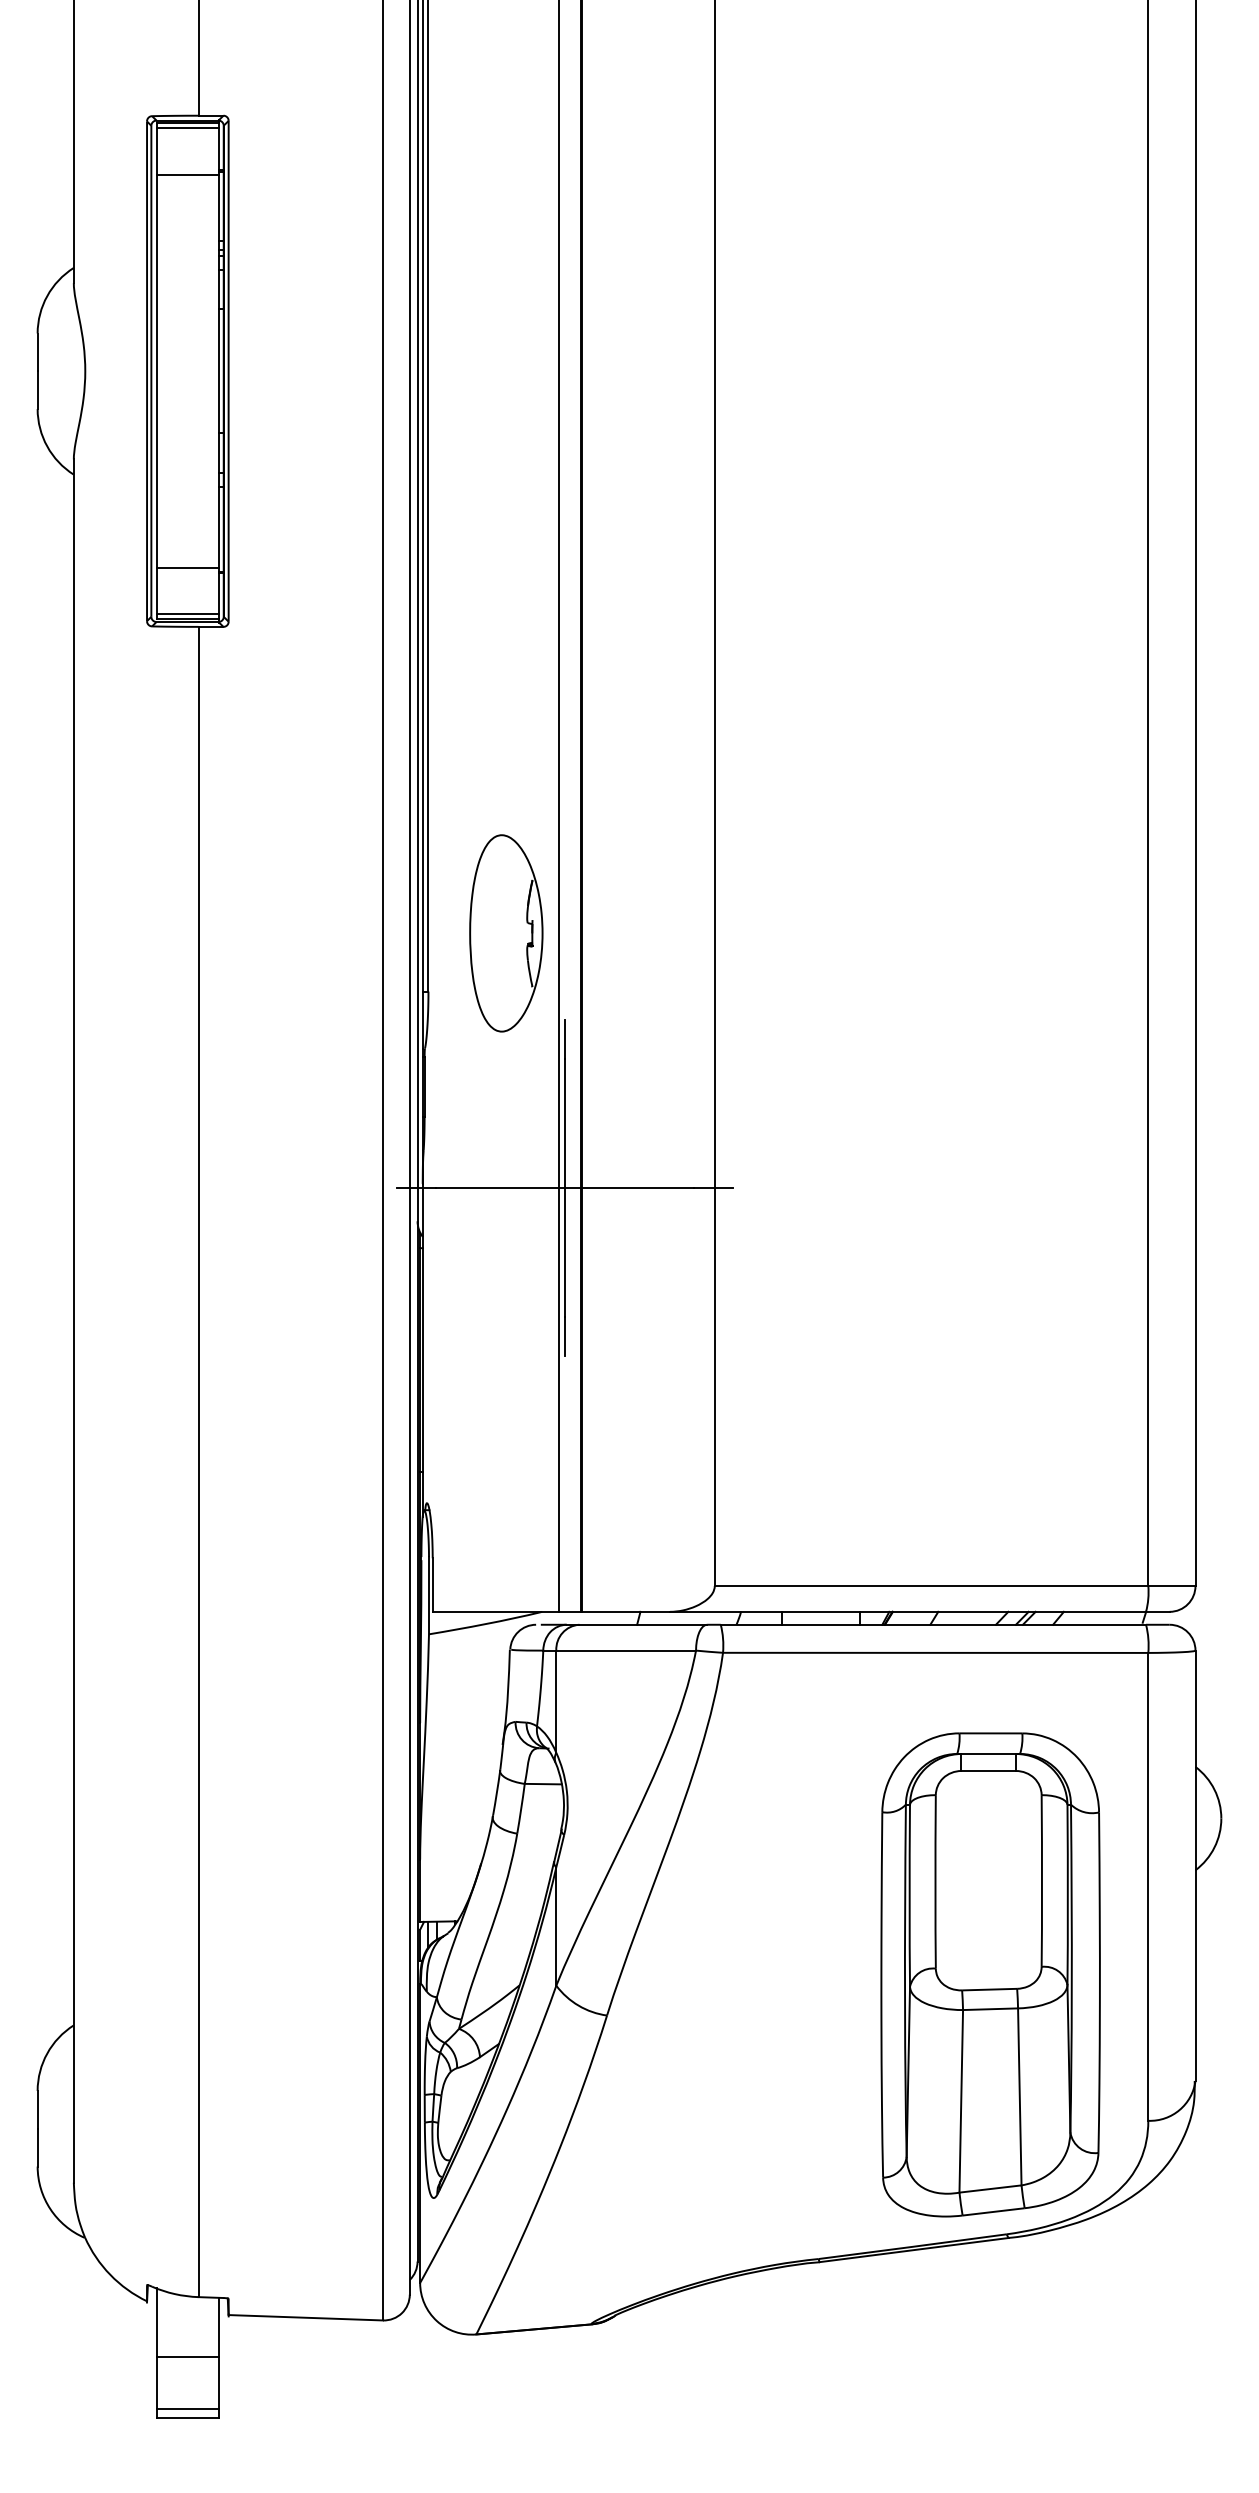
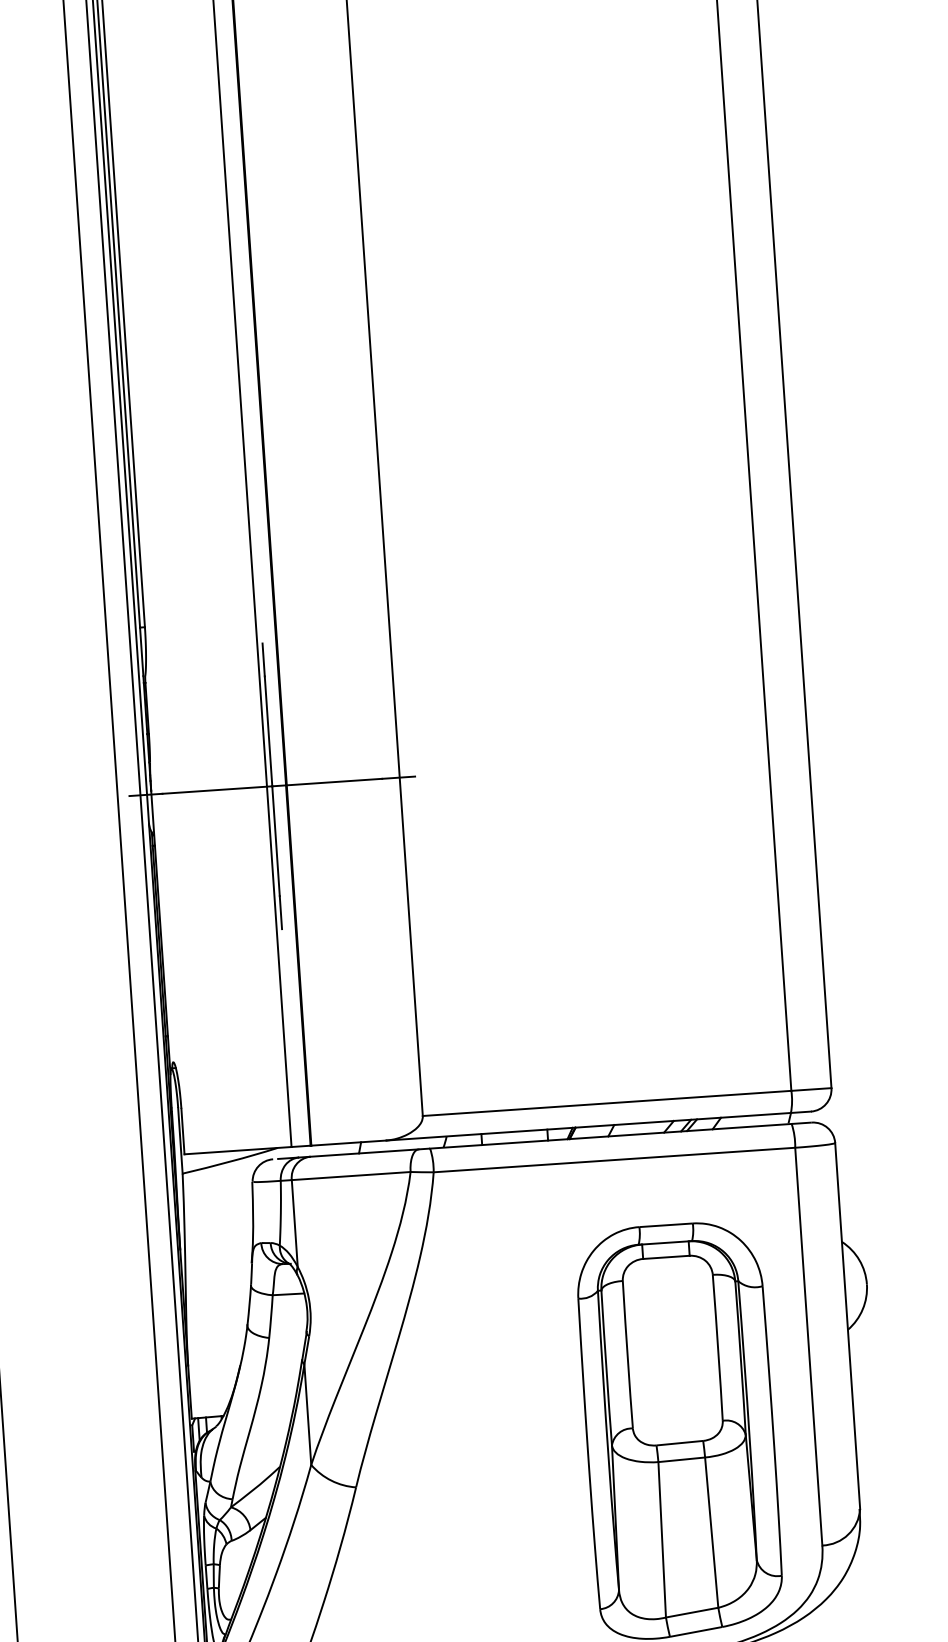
part: (506, 933) -> (207, 573), removed

